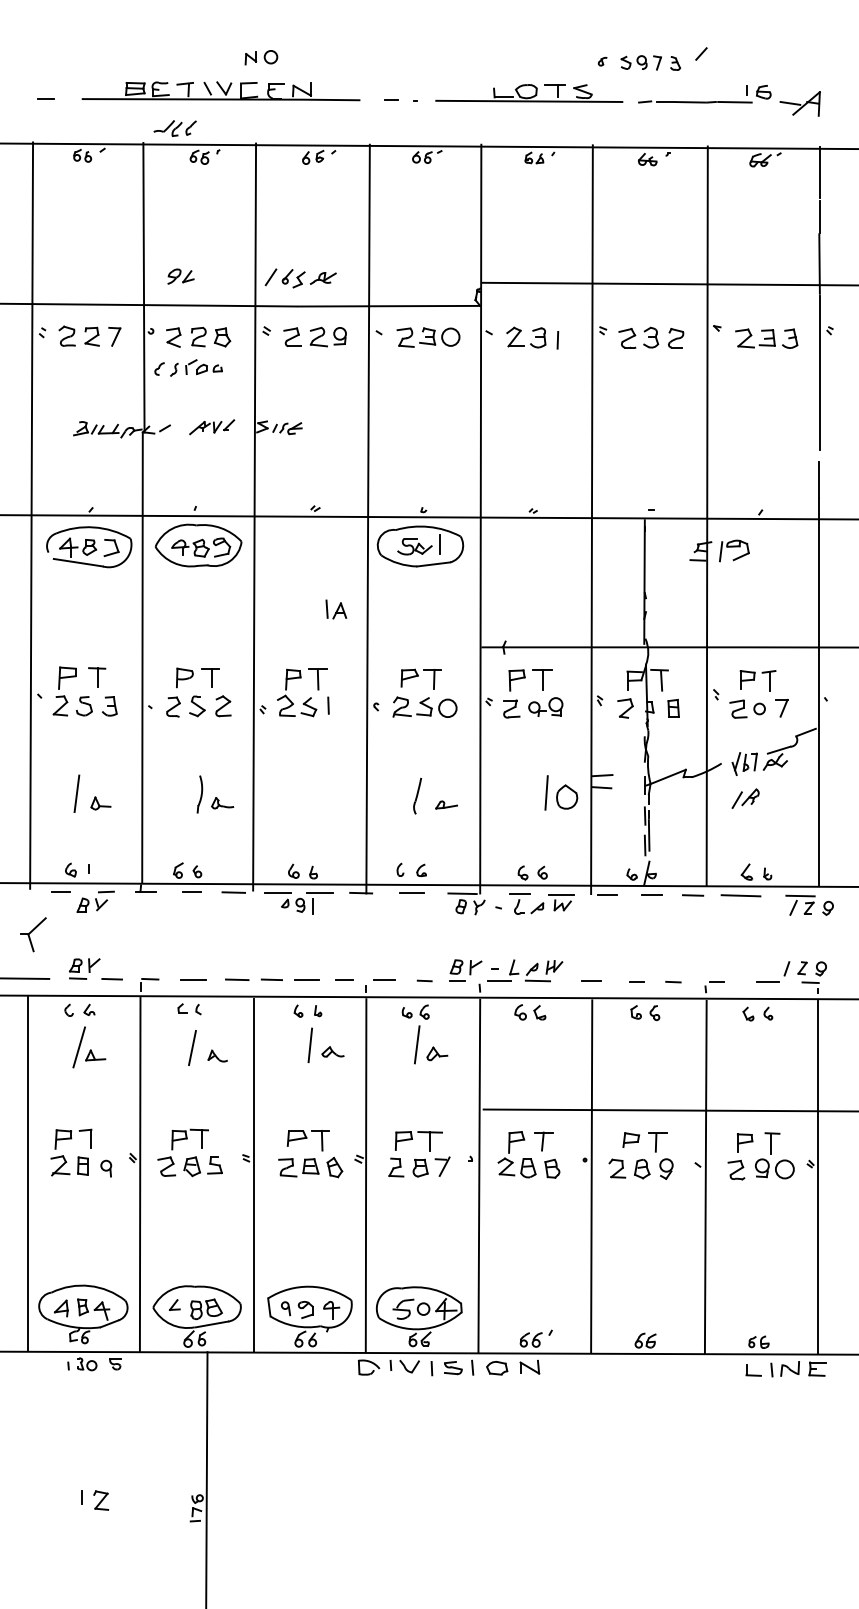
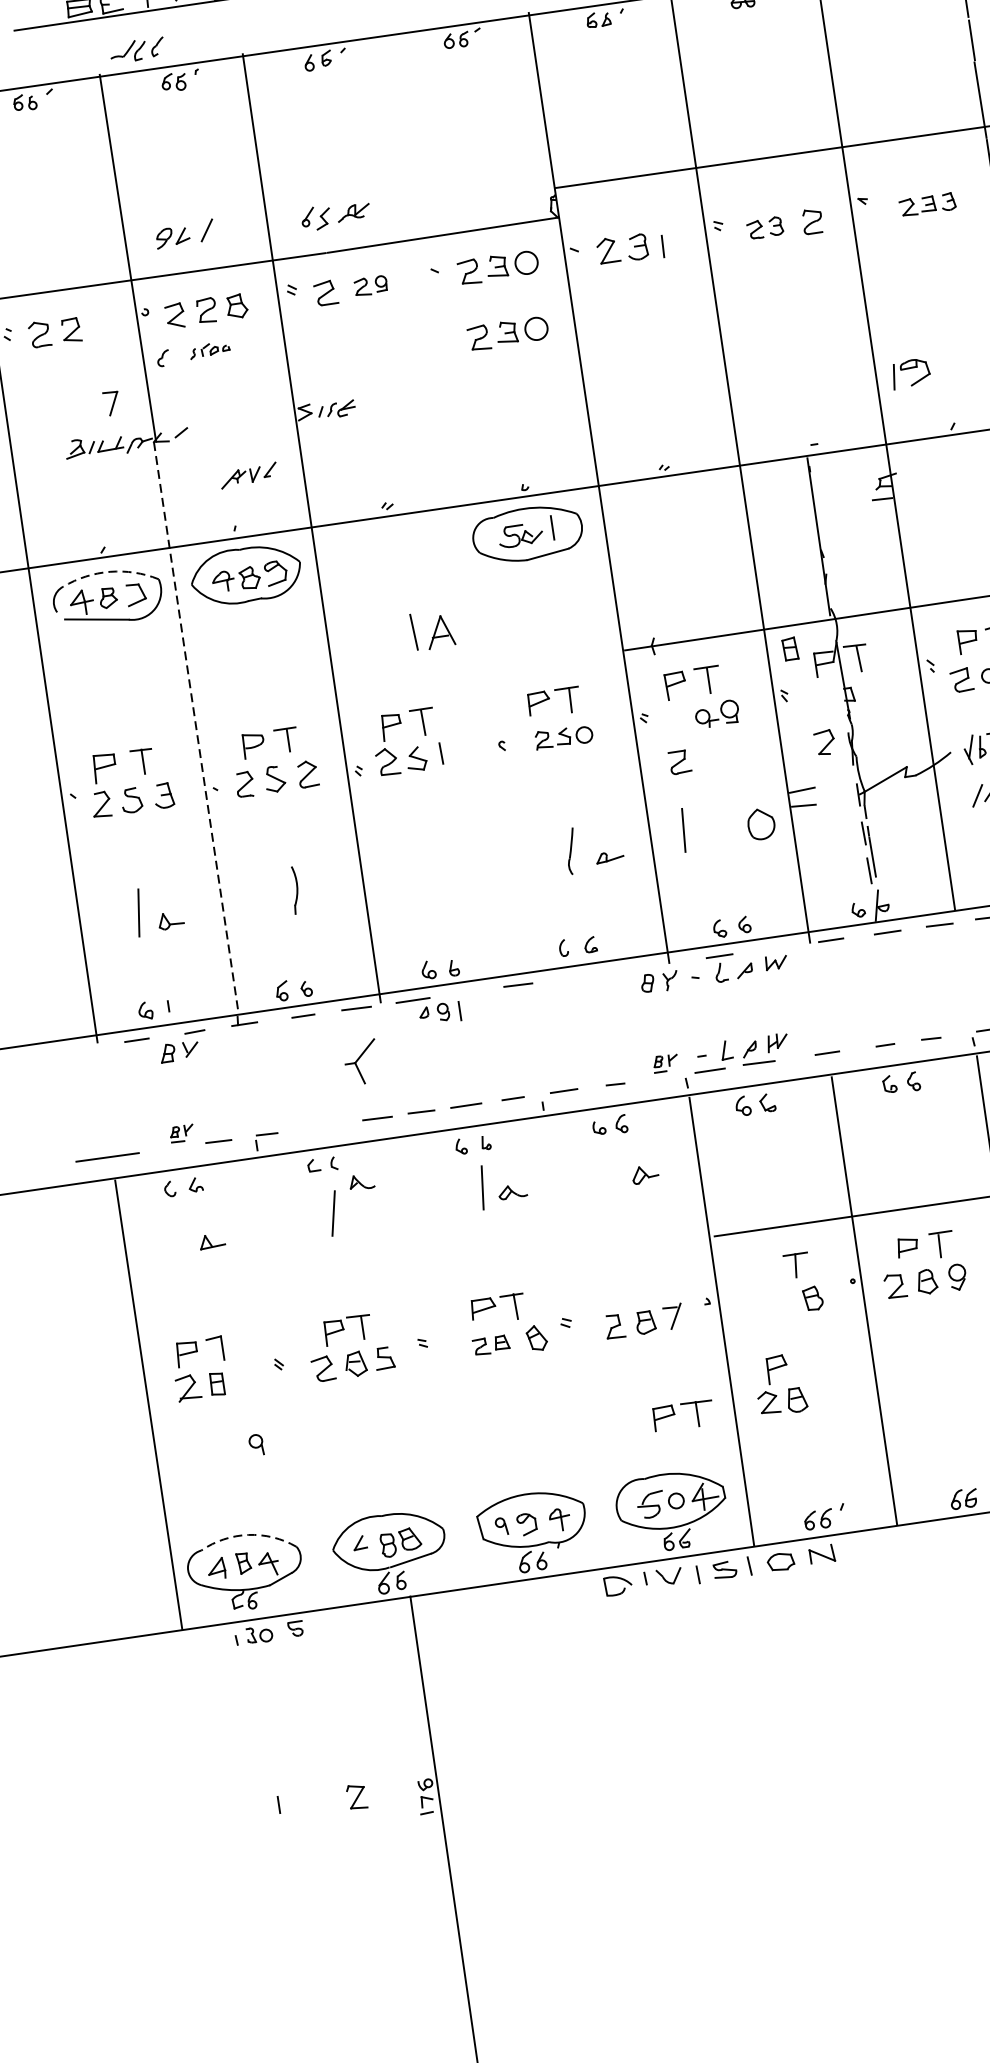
line: (270, 277) -> (206, 230), moved
part: (114, 336) -> (111, 403), moved
part: (327, 336) -> (370, 285), size x0.7
part: (638, 337) -> (764, 227), size x0.7
part: (766, 338) -> (927, 204), size x0.7
part: (196, 367) -> (209, 349), size x0.6
part: (428, 389) -> (508, 333), added
part: (212, 427) -> (249, 475), moved
line: (367, 518) -> (455, 508), removed
arc: (94, 527) -> (110, 571), solid -> dashed
part: (734, 550) -> (910, 373), moved
part: (336, 609) -> (433, 629), size x1.6
line: (142, 657) -> (196, 727), solid -> dashed
part: (424, 706) -> (563, 736), size x0.7
part: (511, 708) -> (679, 761), moved
part: (625, 708) -> (824, 742), moved
part: (673, 708) -> (790, 649), moved
line: (546, 792) -> (683, 829), moved
part: (222, 803) -> (325, 897), removed
line: (320, 892) -> (466, 992), removed
line: (411, 893) -> (582, 976), removed
line: (462, 893) -> (646, 966), removed
line: (560, 894) -> (771, 949), removed
part: (33, 934) -> (361, 1062), moved
part: (84, 968) -> (181, 1133), size x0.6
part: (465, 970) -> (665, 1063), size x0.6
line: (193, 979) -> (321, 1126), removed
line: (417, 1044) -> (618, 1166), removed
line: (78, 1047) -> (188, 1234), removed
part: (217, 1055) -> (361, 1181), moved
part: (412, 1139) -> (674, 1414), moved
part: (509, 1153) -> (770, 1384), moved
part: (298, 1167) -> (490, 1345), size x0.7
part: (106, 1168) -> (256, 1444), moved
line: (139, 1174) -> (290, 1384), removed
line: (253, 1174) -> (435, 1362), removed
line: (365, 1175) -> (577, 1342), removed
arc: (89, 1286) -> (248, 1535), solid -> dashed
part: (101, 1500) -> (357, 1796), moved

